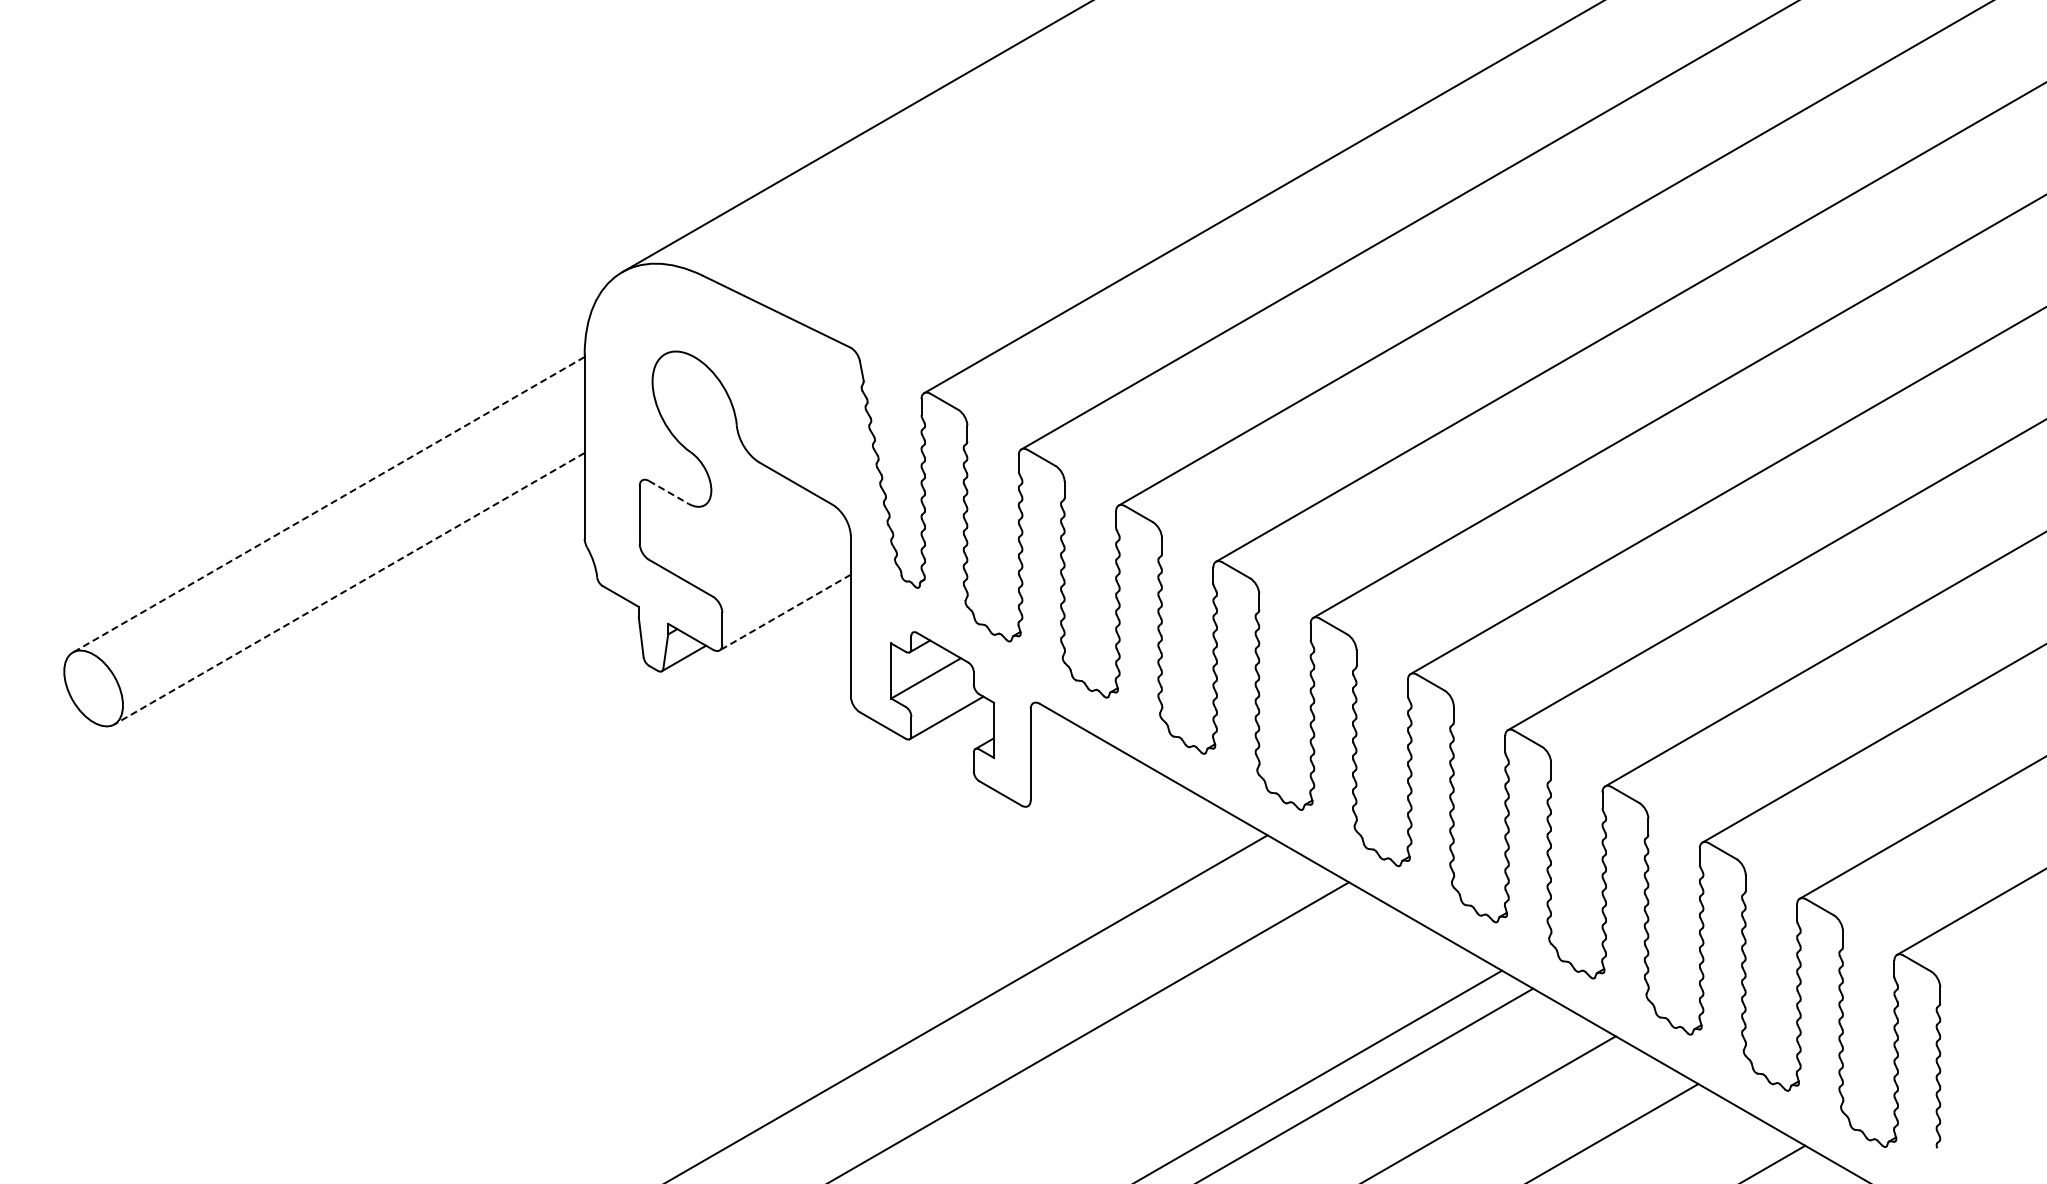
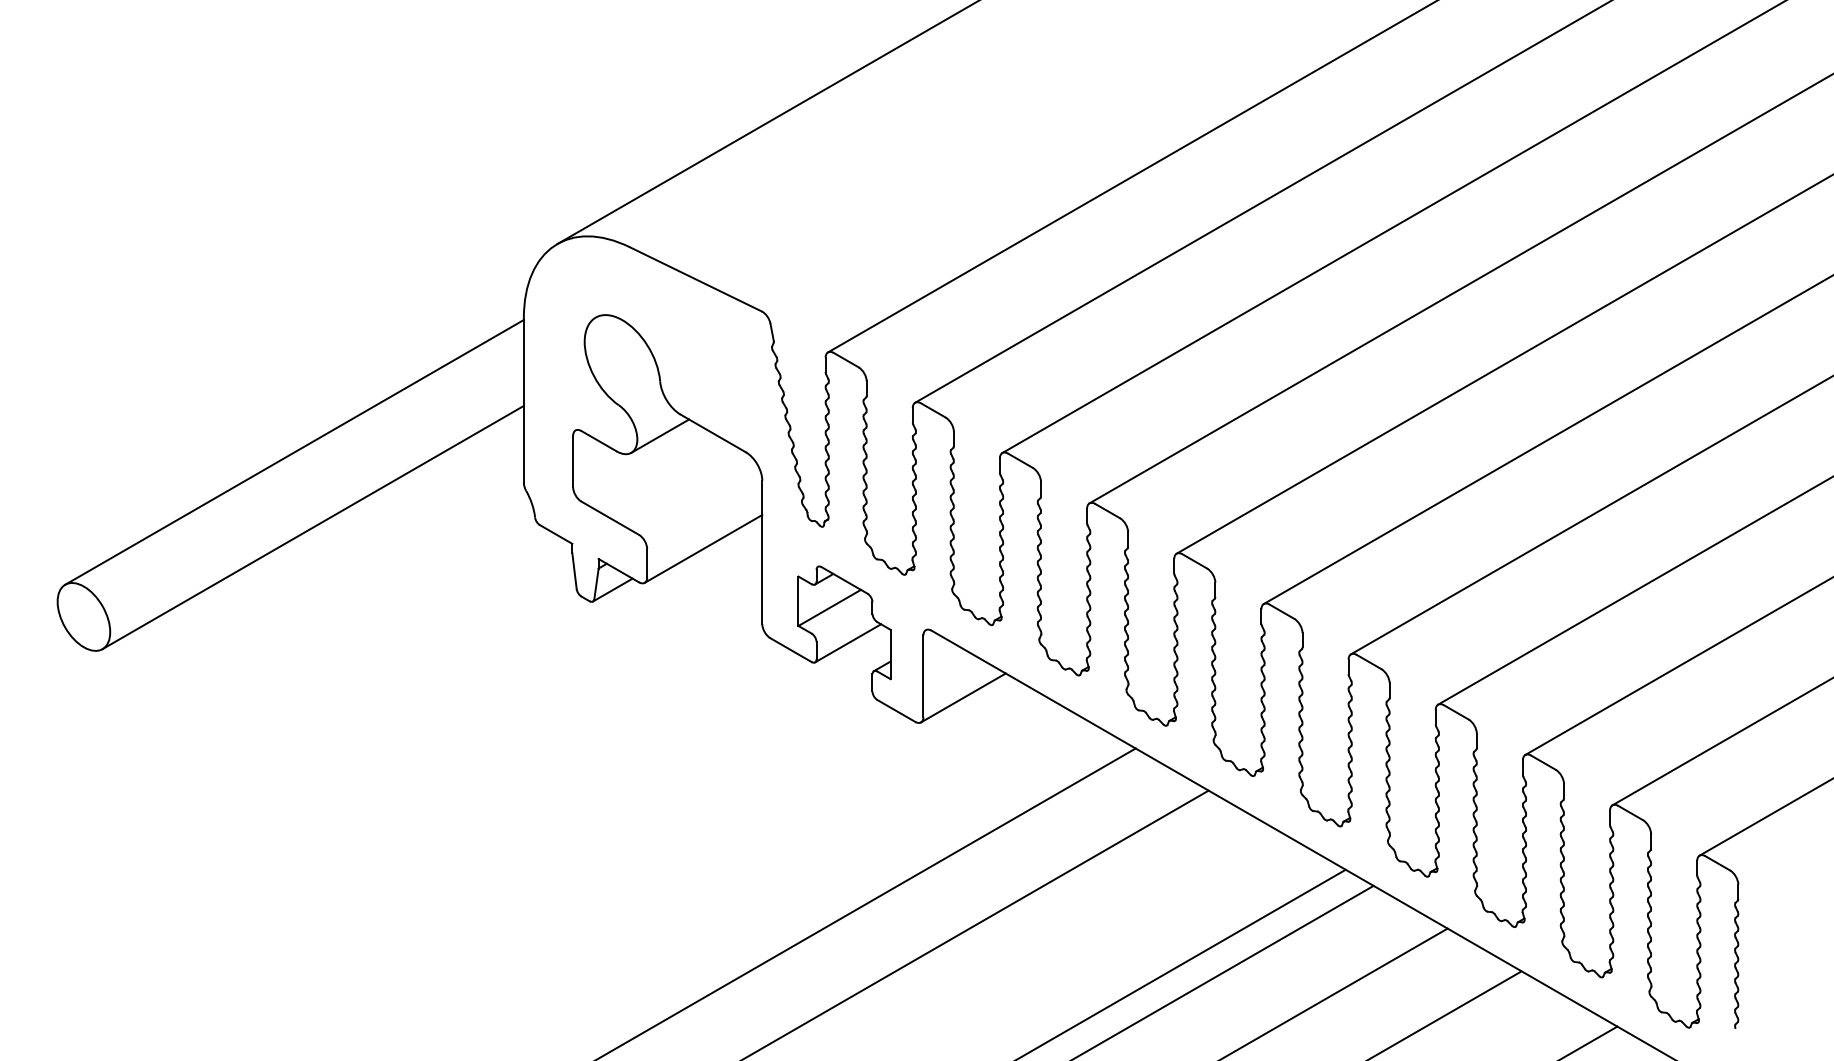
line: (736, 486) -> (659, 435), added
line: (668, 492) -> (598, 441), dashed -> solid
line: (328, 505) -> (294, 453), dashed -> solid
line: (349, 588) -> (313, 527), dashed -> solid
line: (785, 612) -> (703, 548), dashed -> solid
line: (1075, 778) -> (963, 697), added

